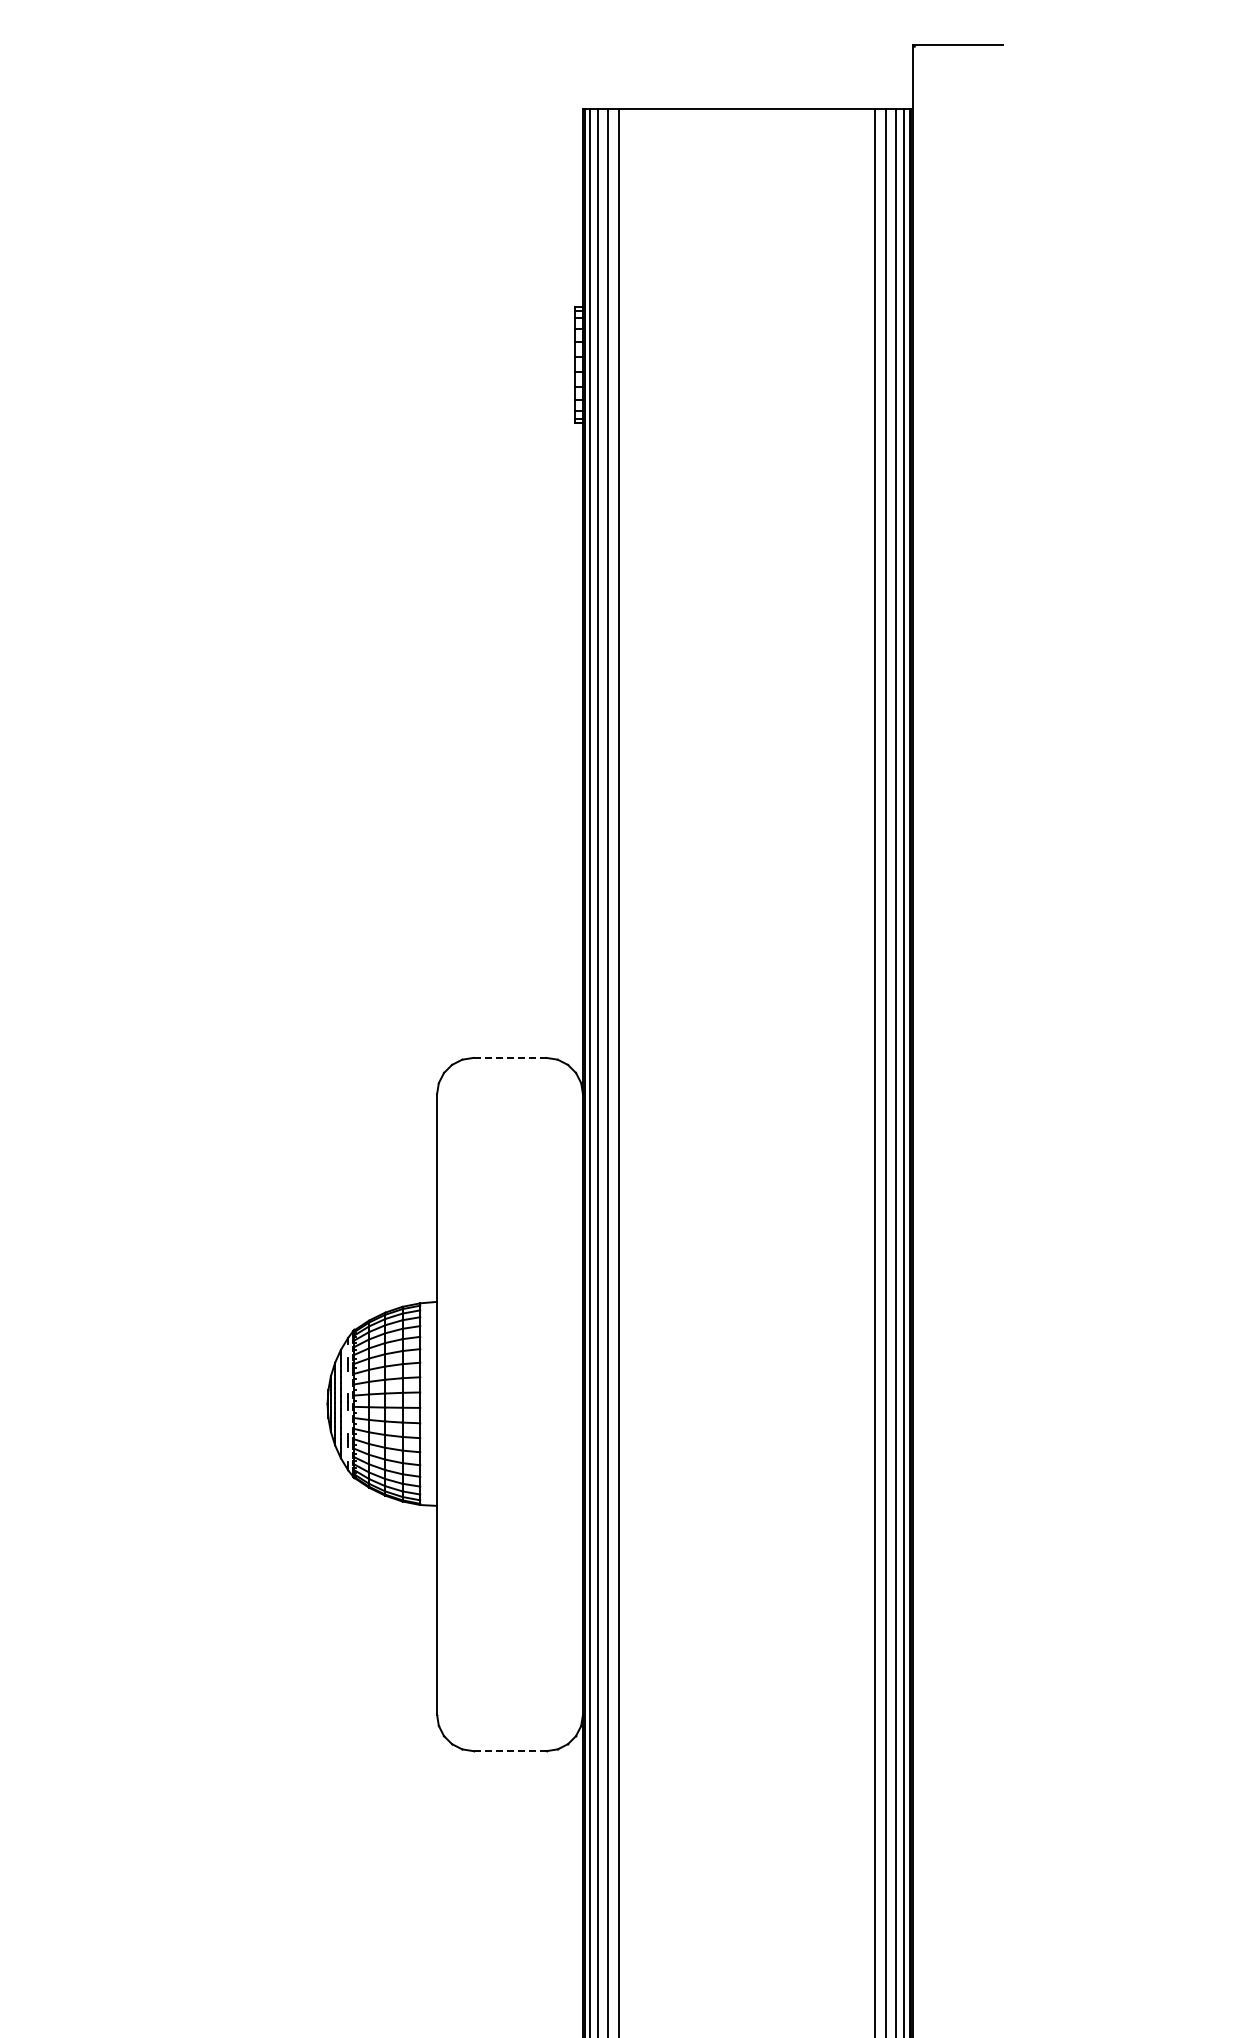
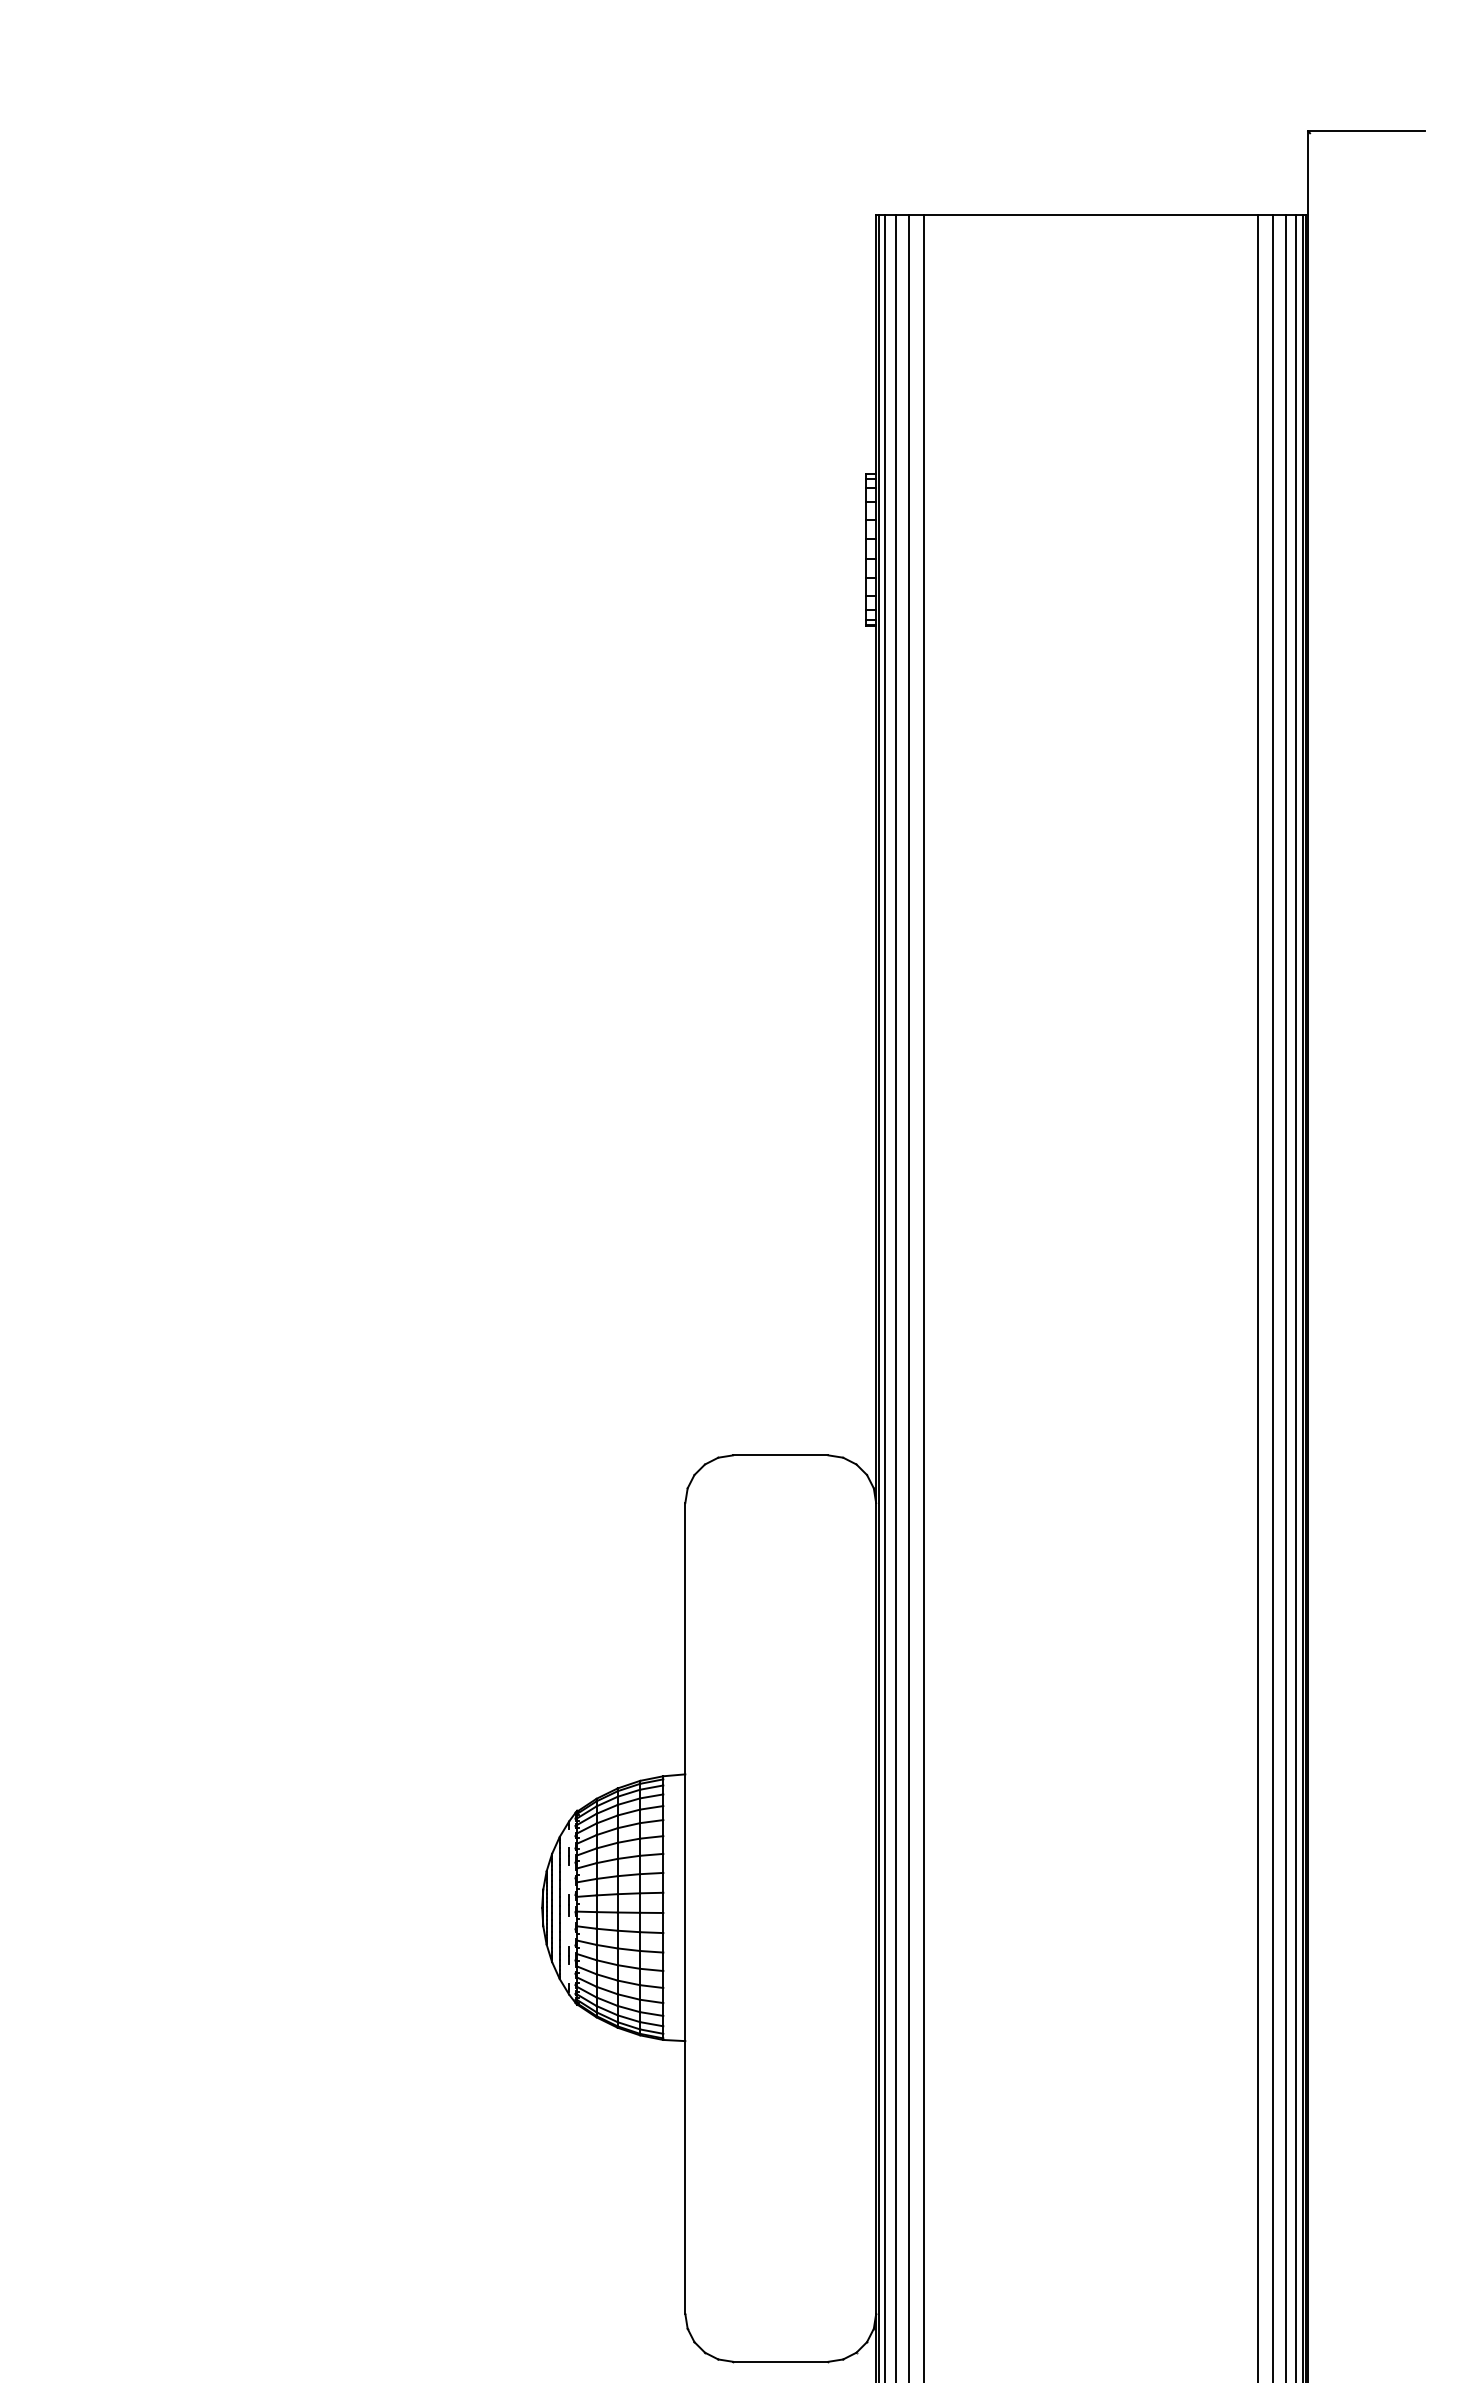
line: (509, 1057) -> (780, 1454), dashed -> solid
line: (509, 1751) -> (780, 2362), dashed -> solid

